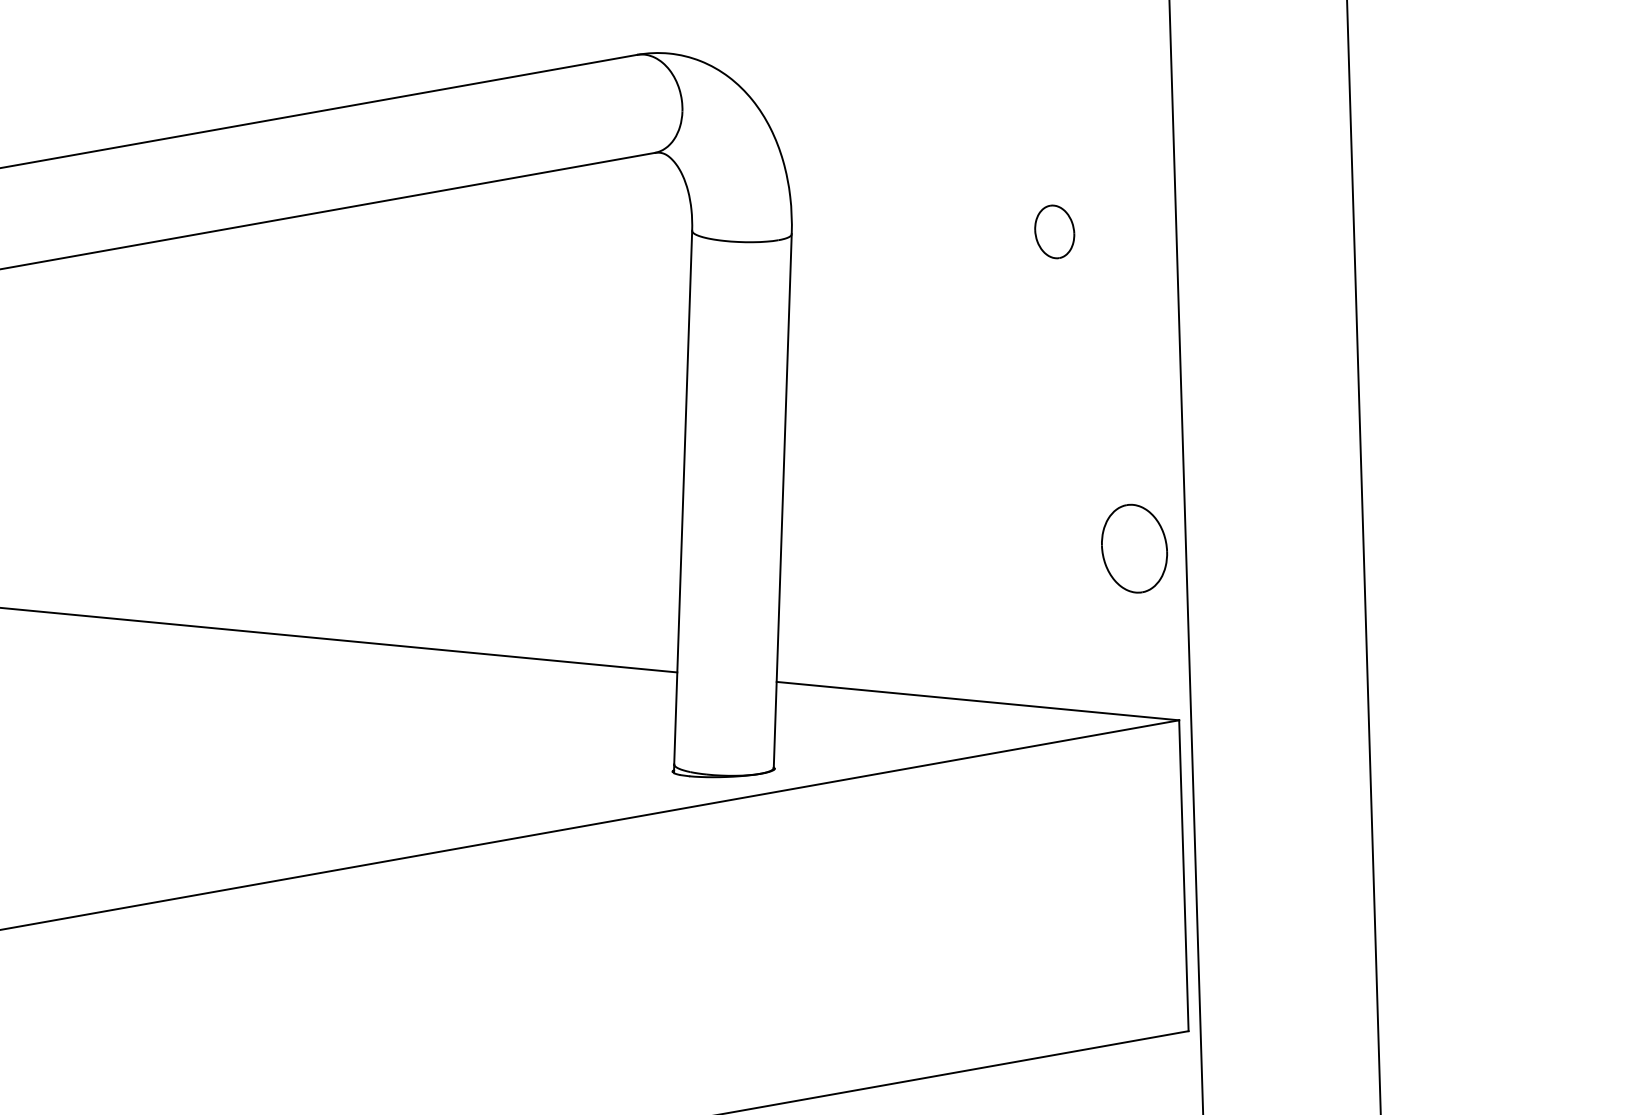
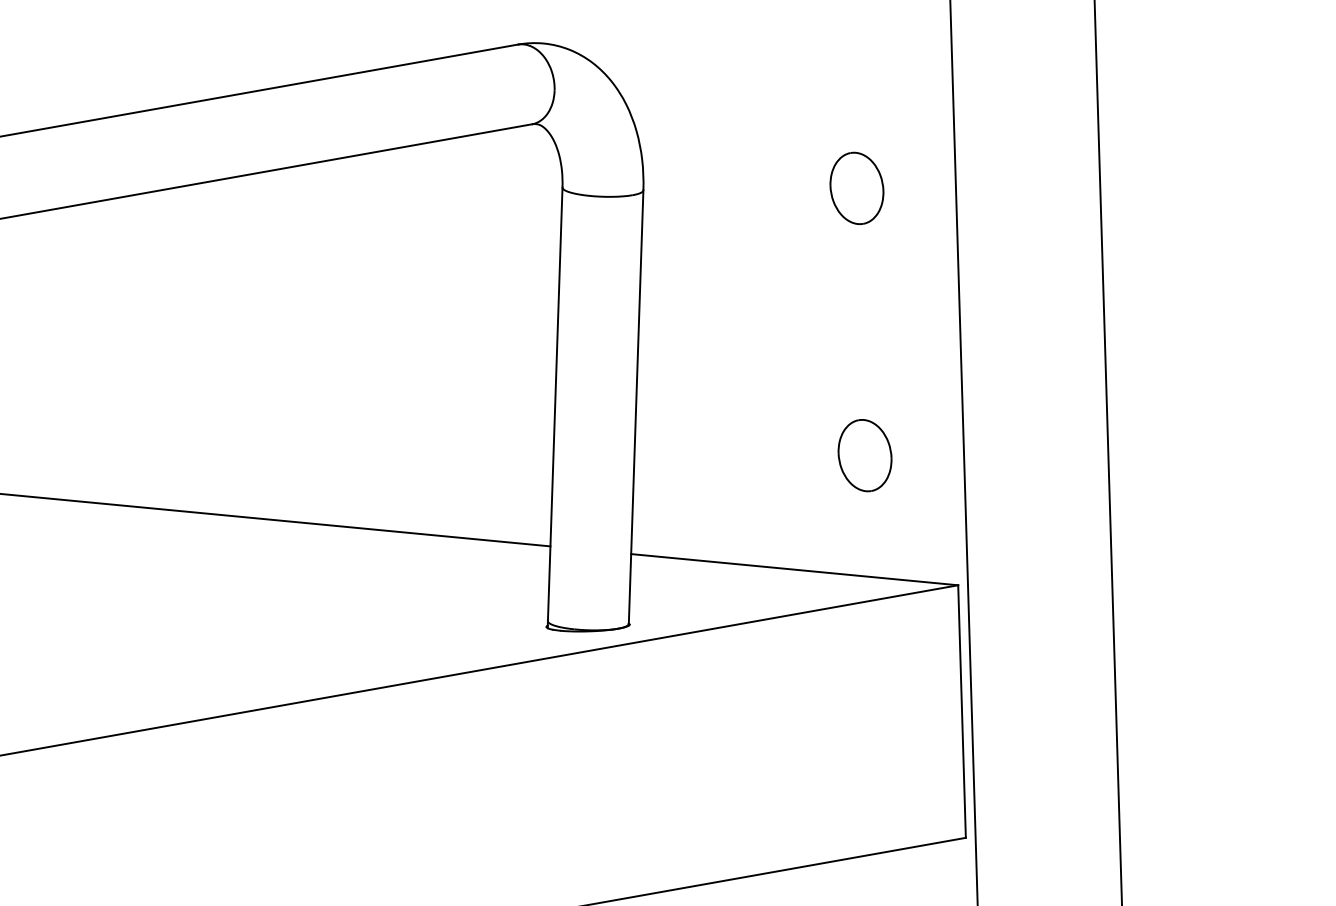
part: (1054, 231) -> (856, 188), size x1.67
part: (1134, 548) -> (865, 455), moved

